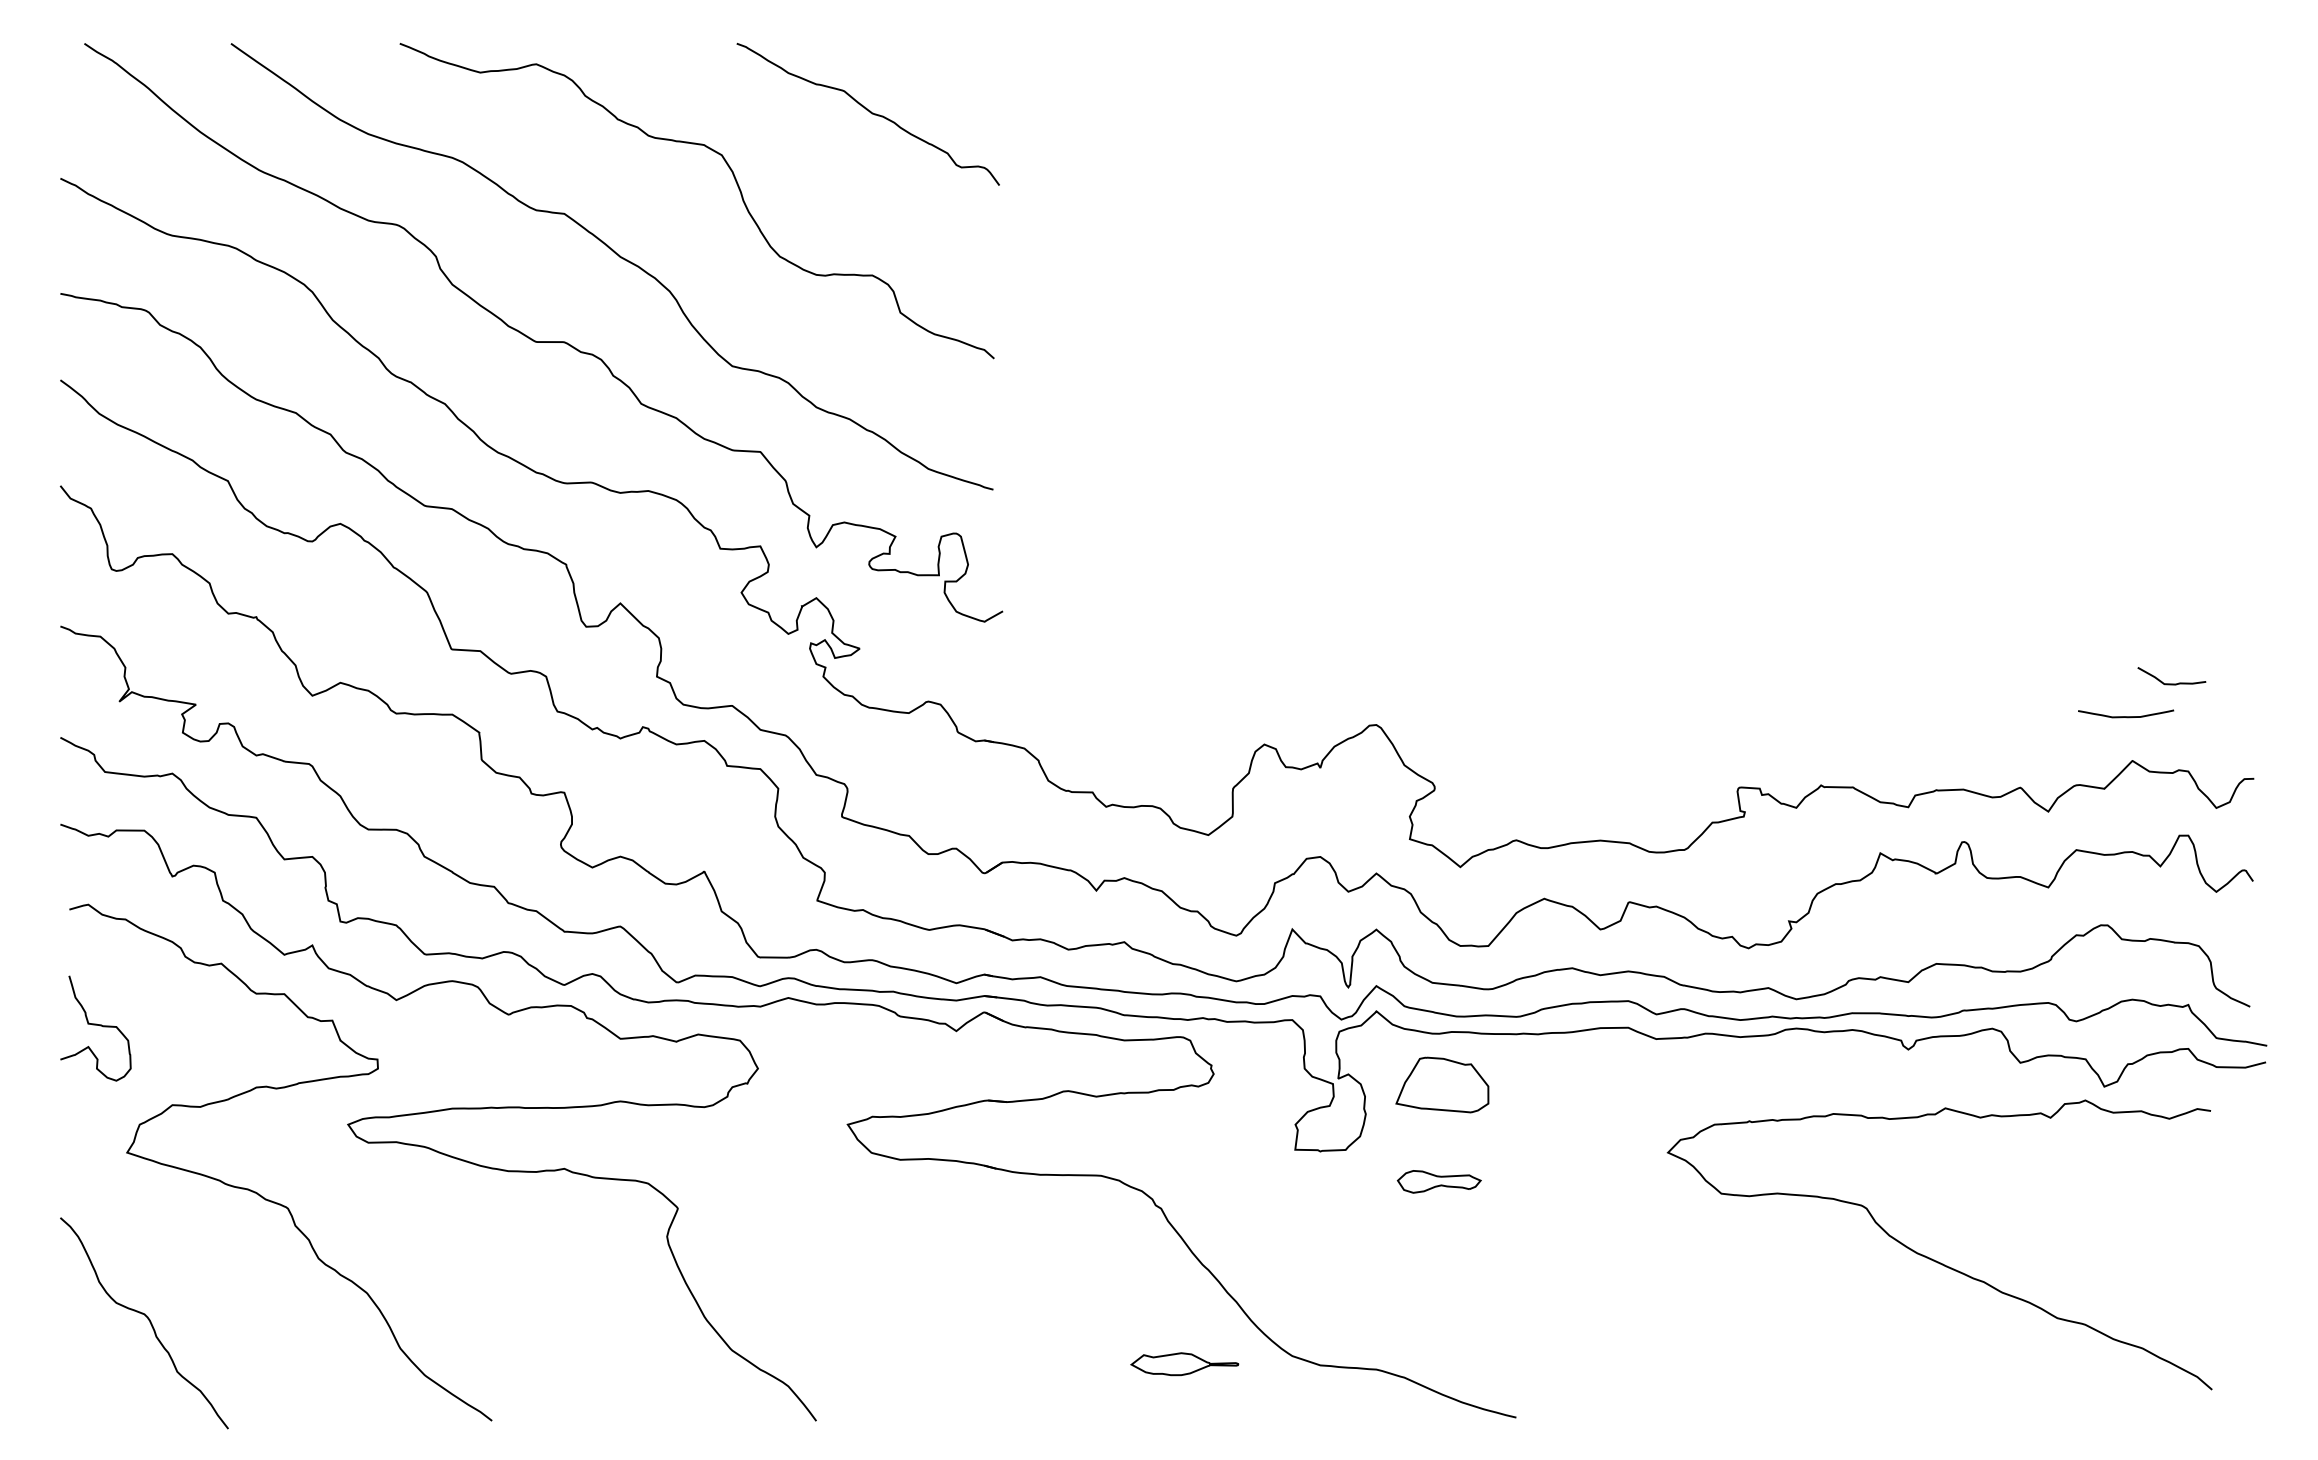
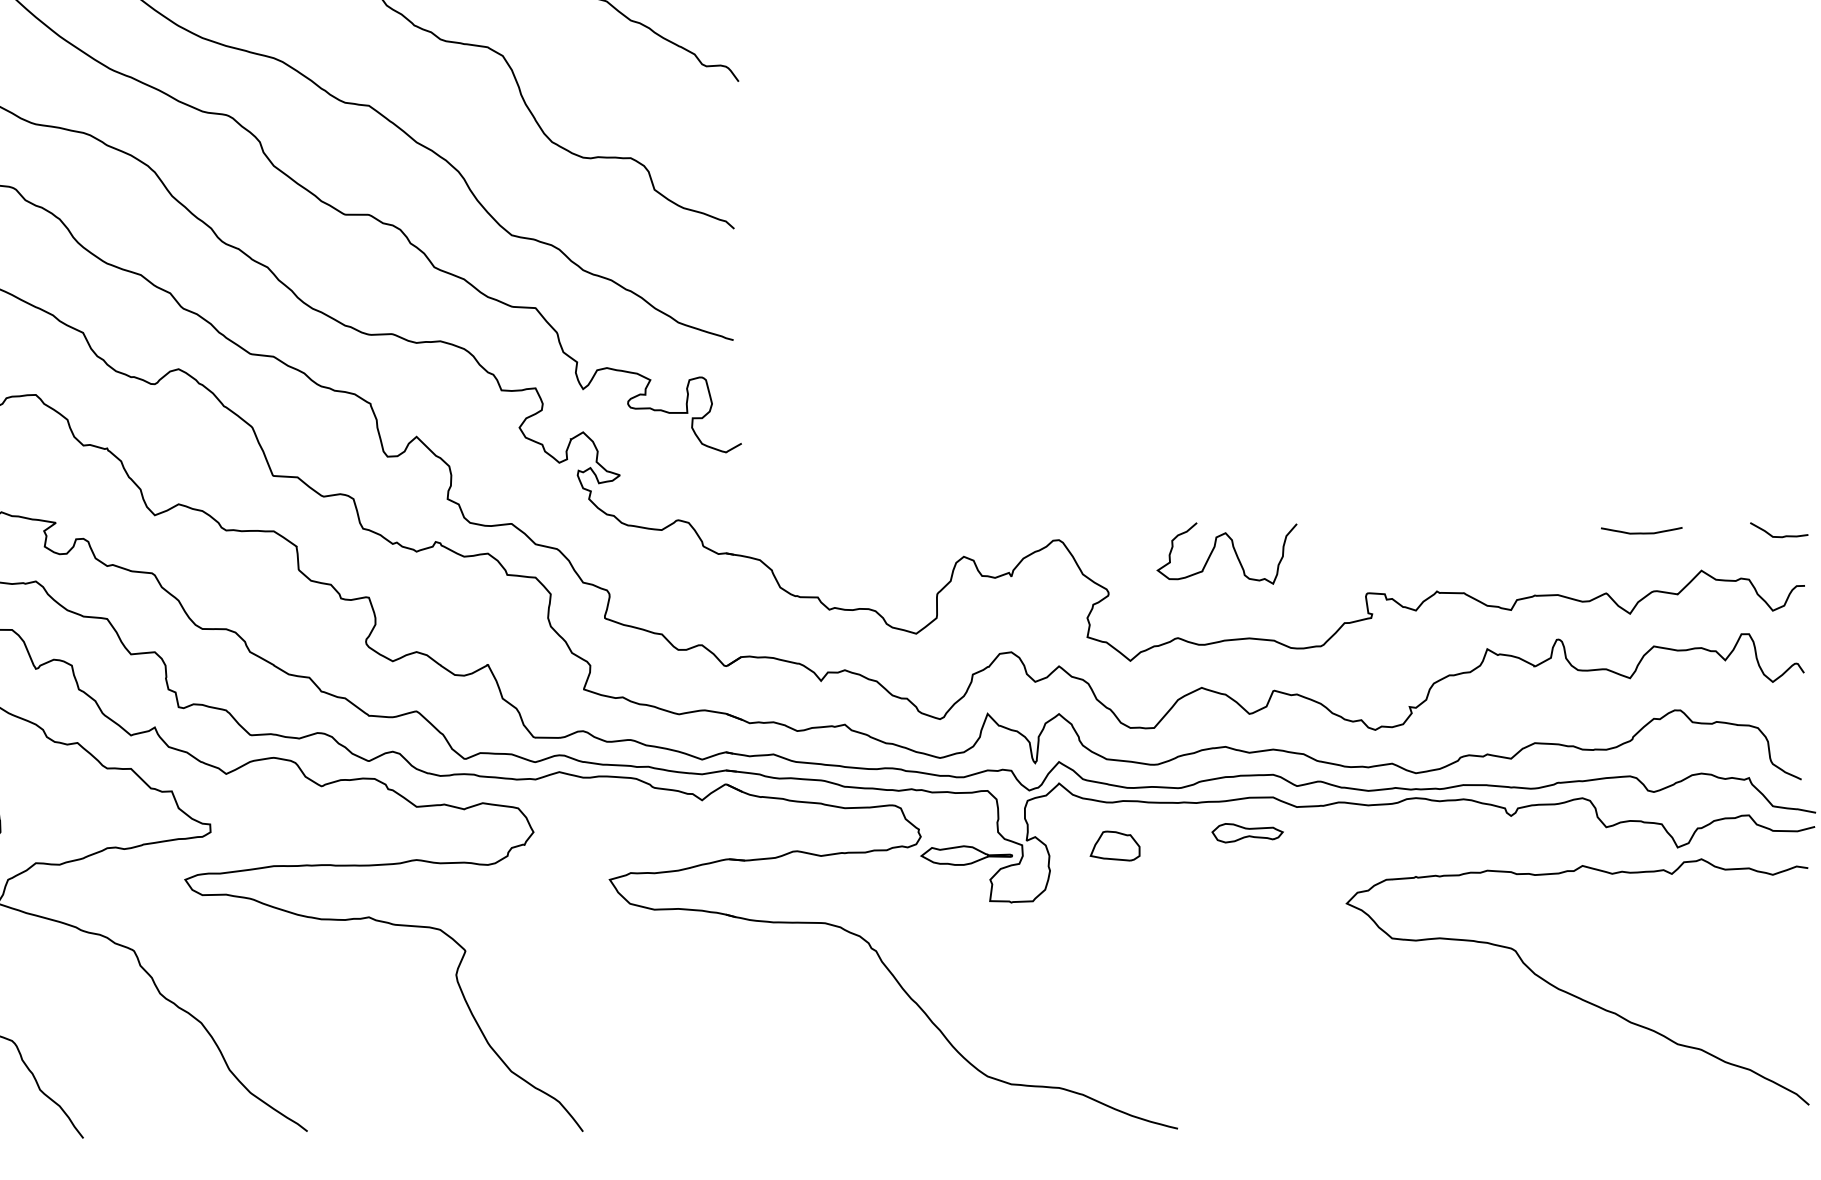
curve: (2171, 683) -> (1778, 536), moved
curve: (2126, 716) -> (1642, 532), moved
curve: (1582, 738) -> (1234, 551), added
part: (1442, 1084) -> (1115, 845), size x0.62
part: (1438, 1181) -> (1246, 832), moved
curve: (1932, 1258) -> (1571, 993), moved
part: (1184, 1364) -> (966, 855), moved

